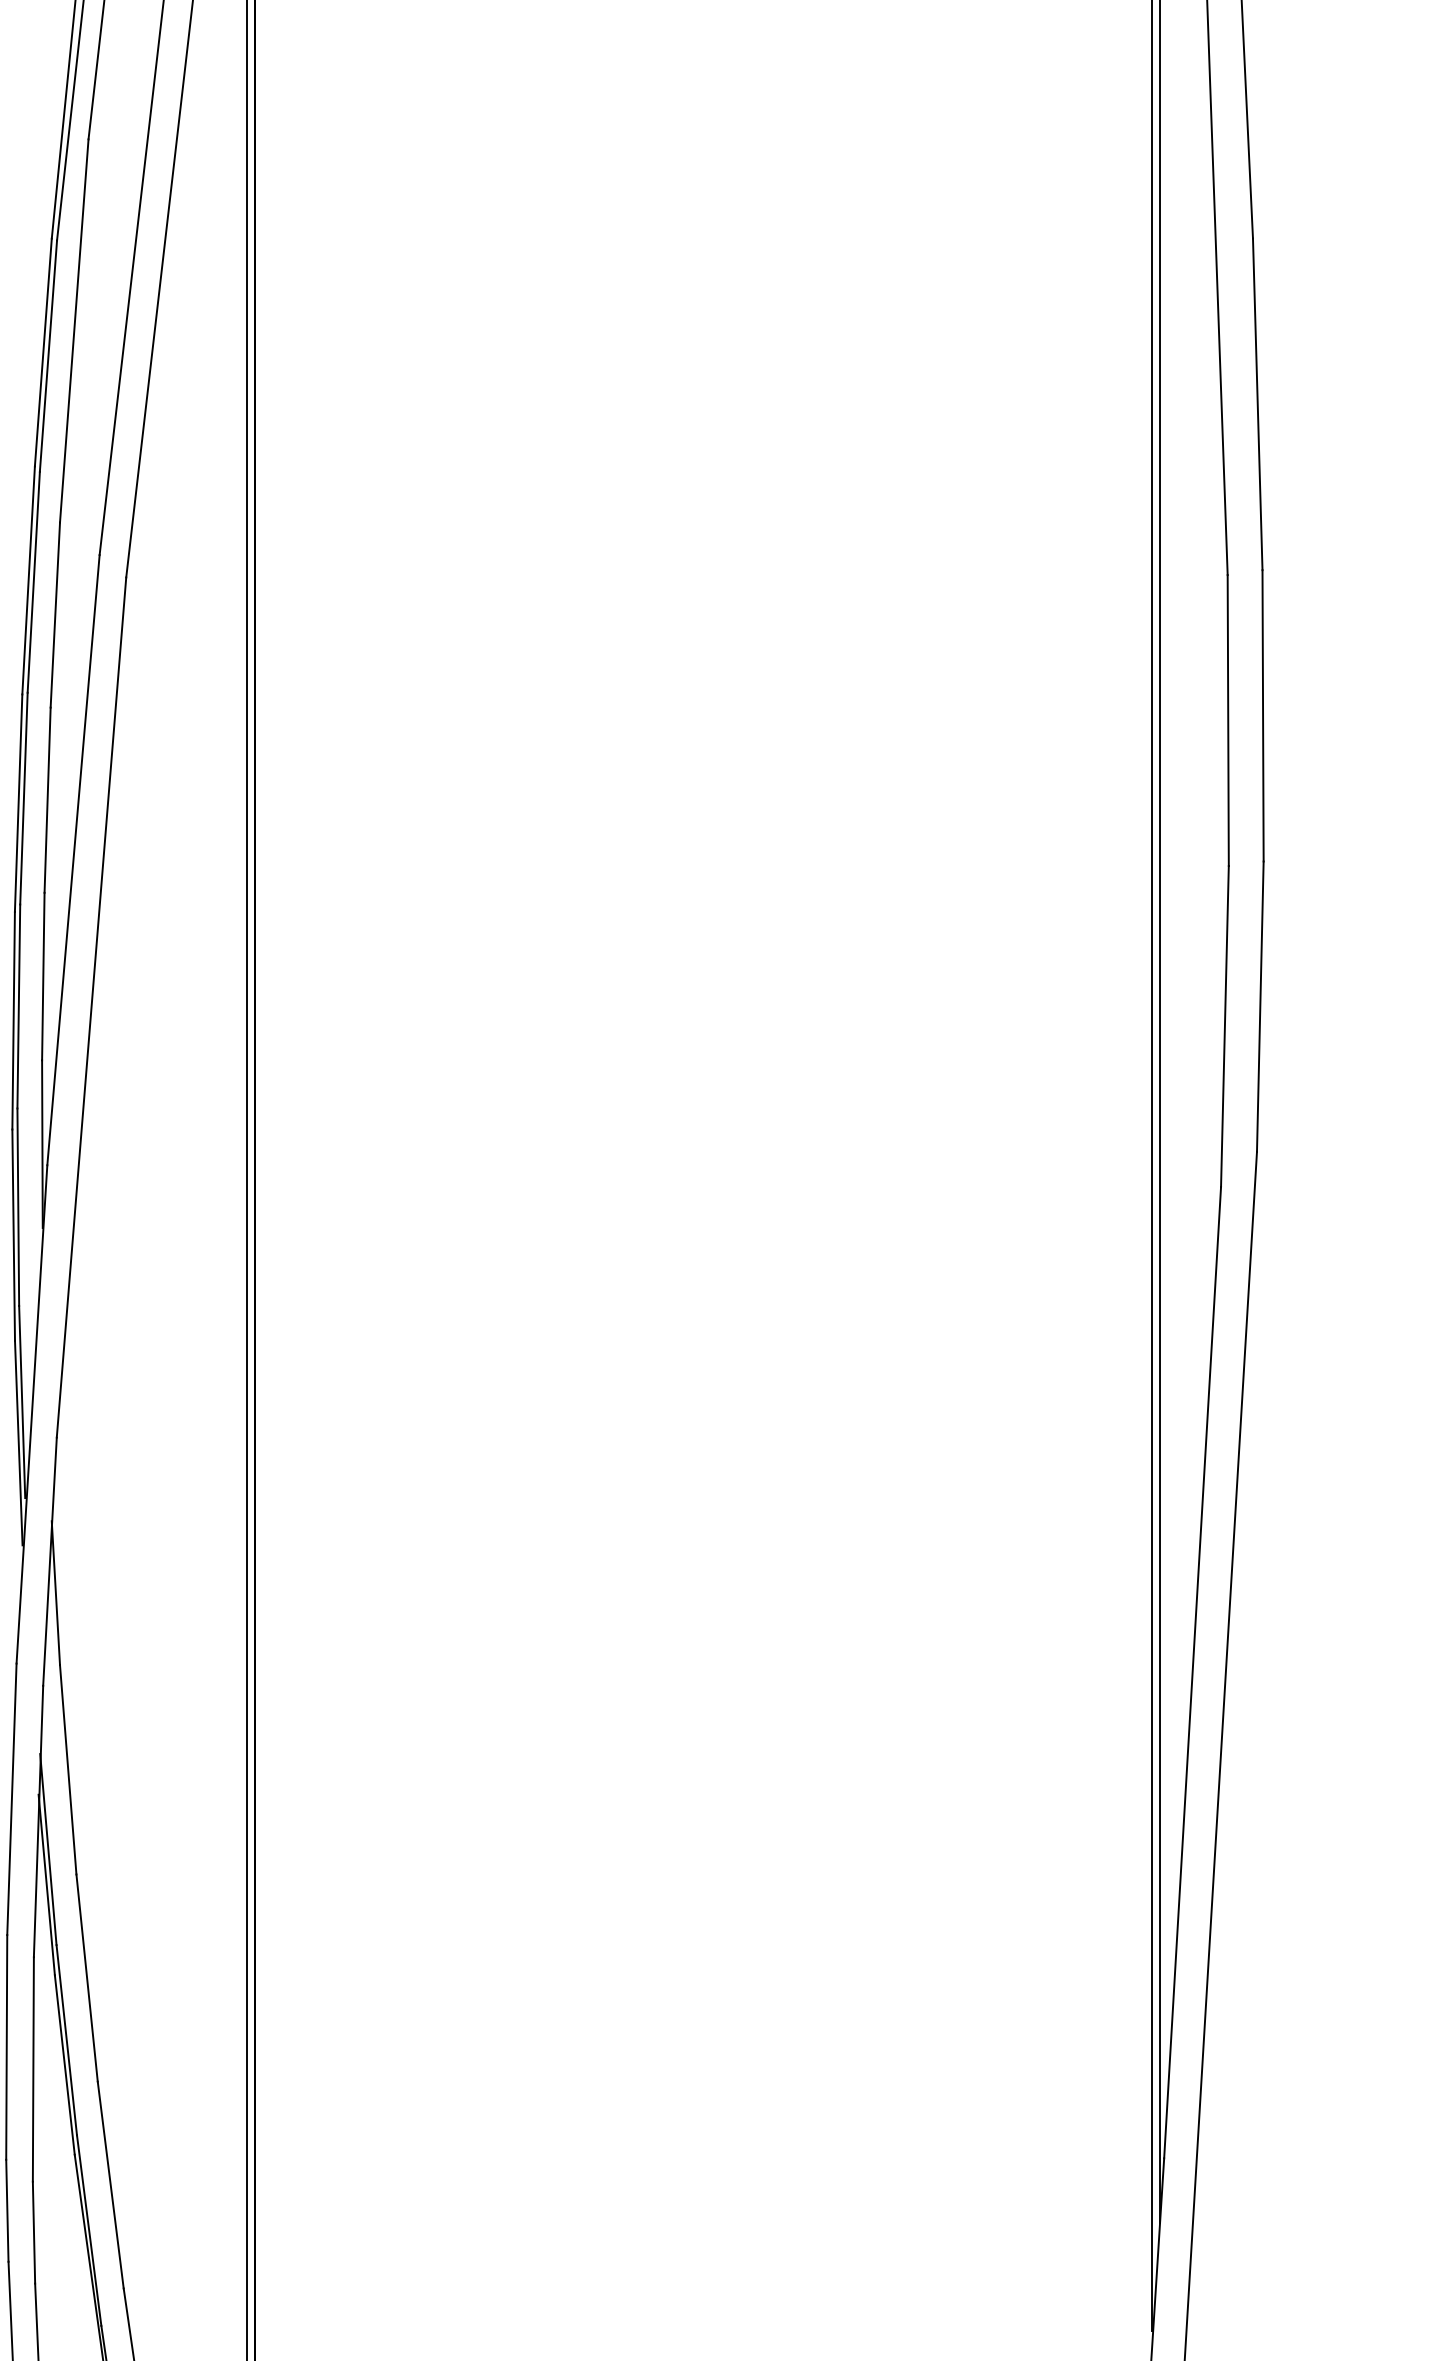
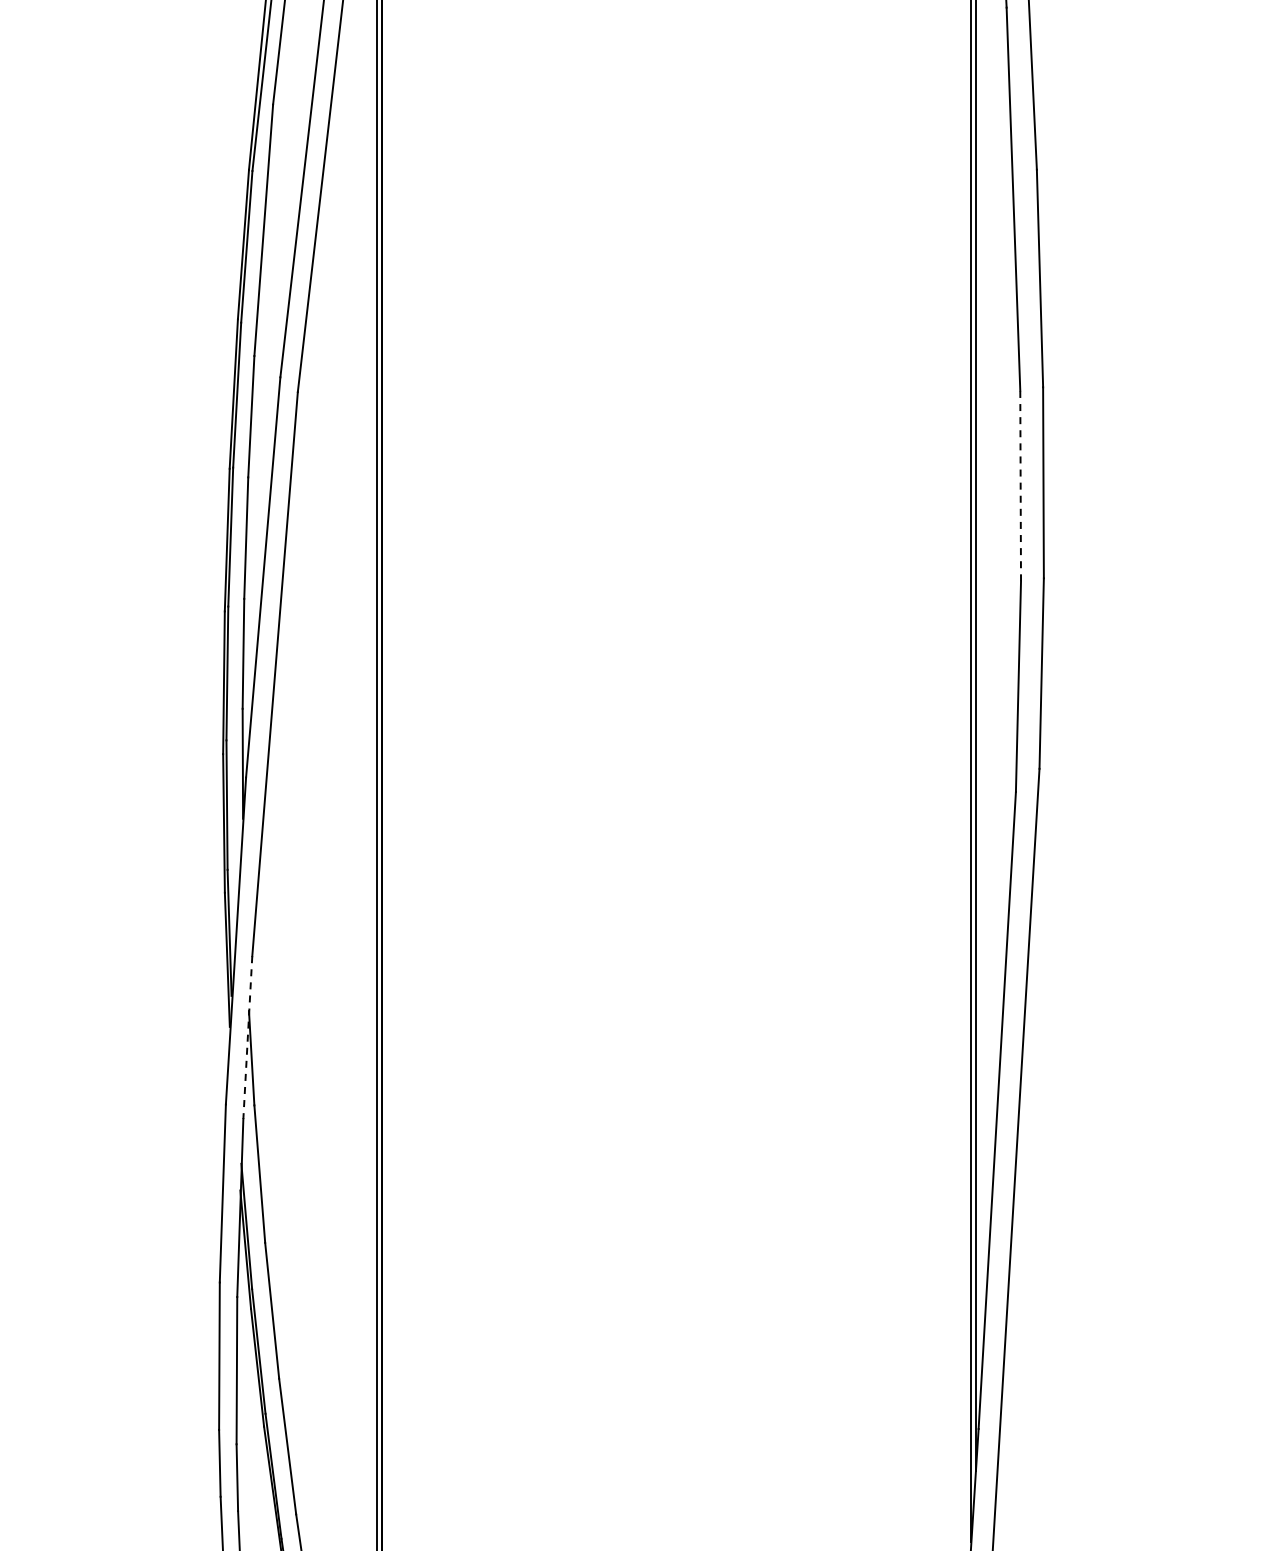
line: (1228, 719) -> (1020, 485), solid -> dashed
line: (49, 1561) -> (247, 1037), solid -> dashed

